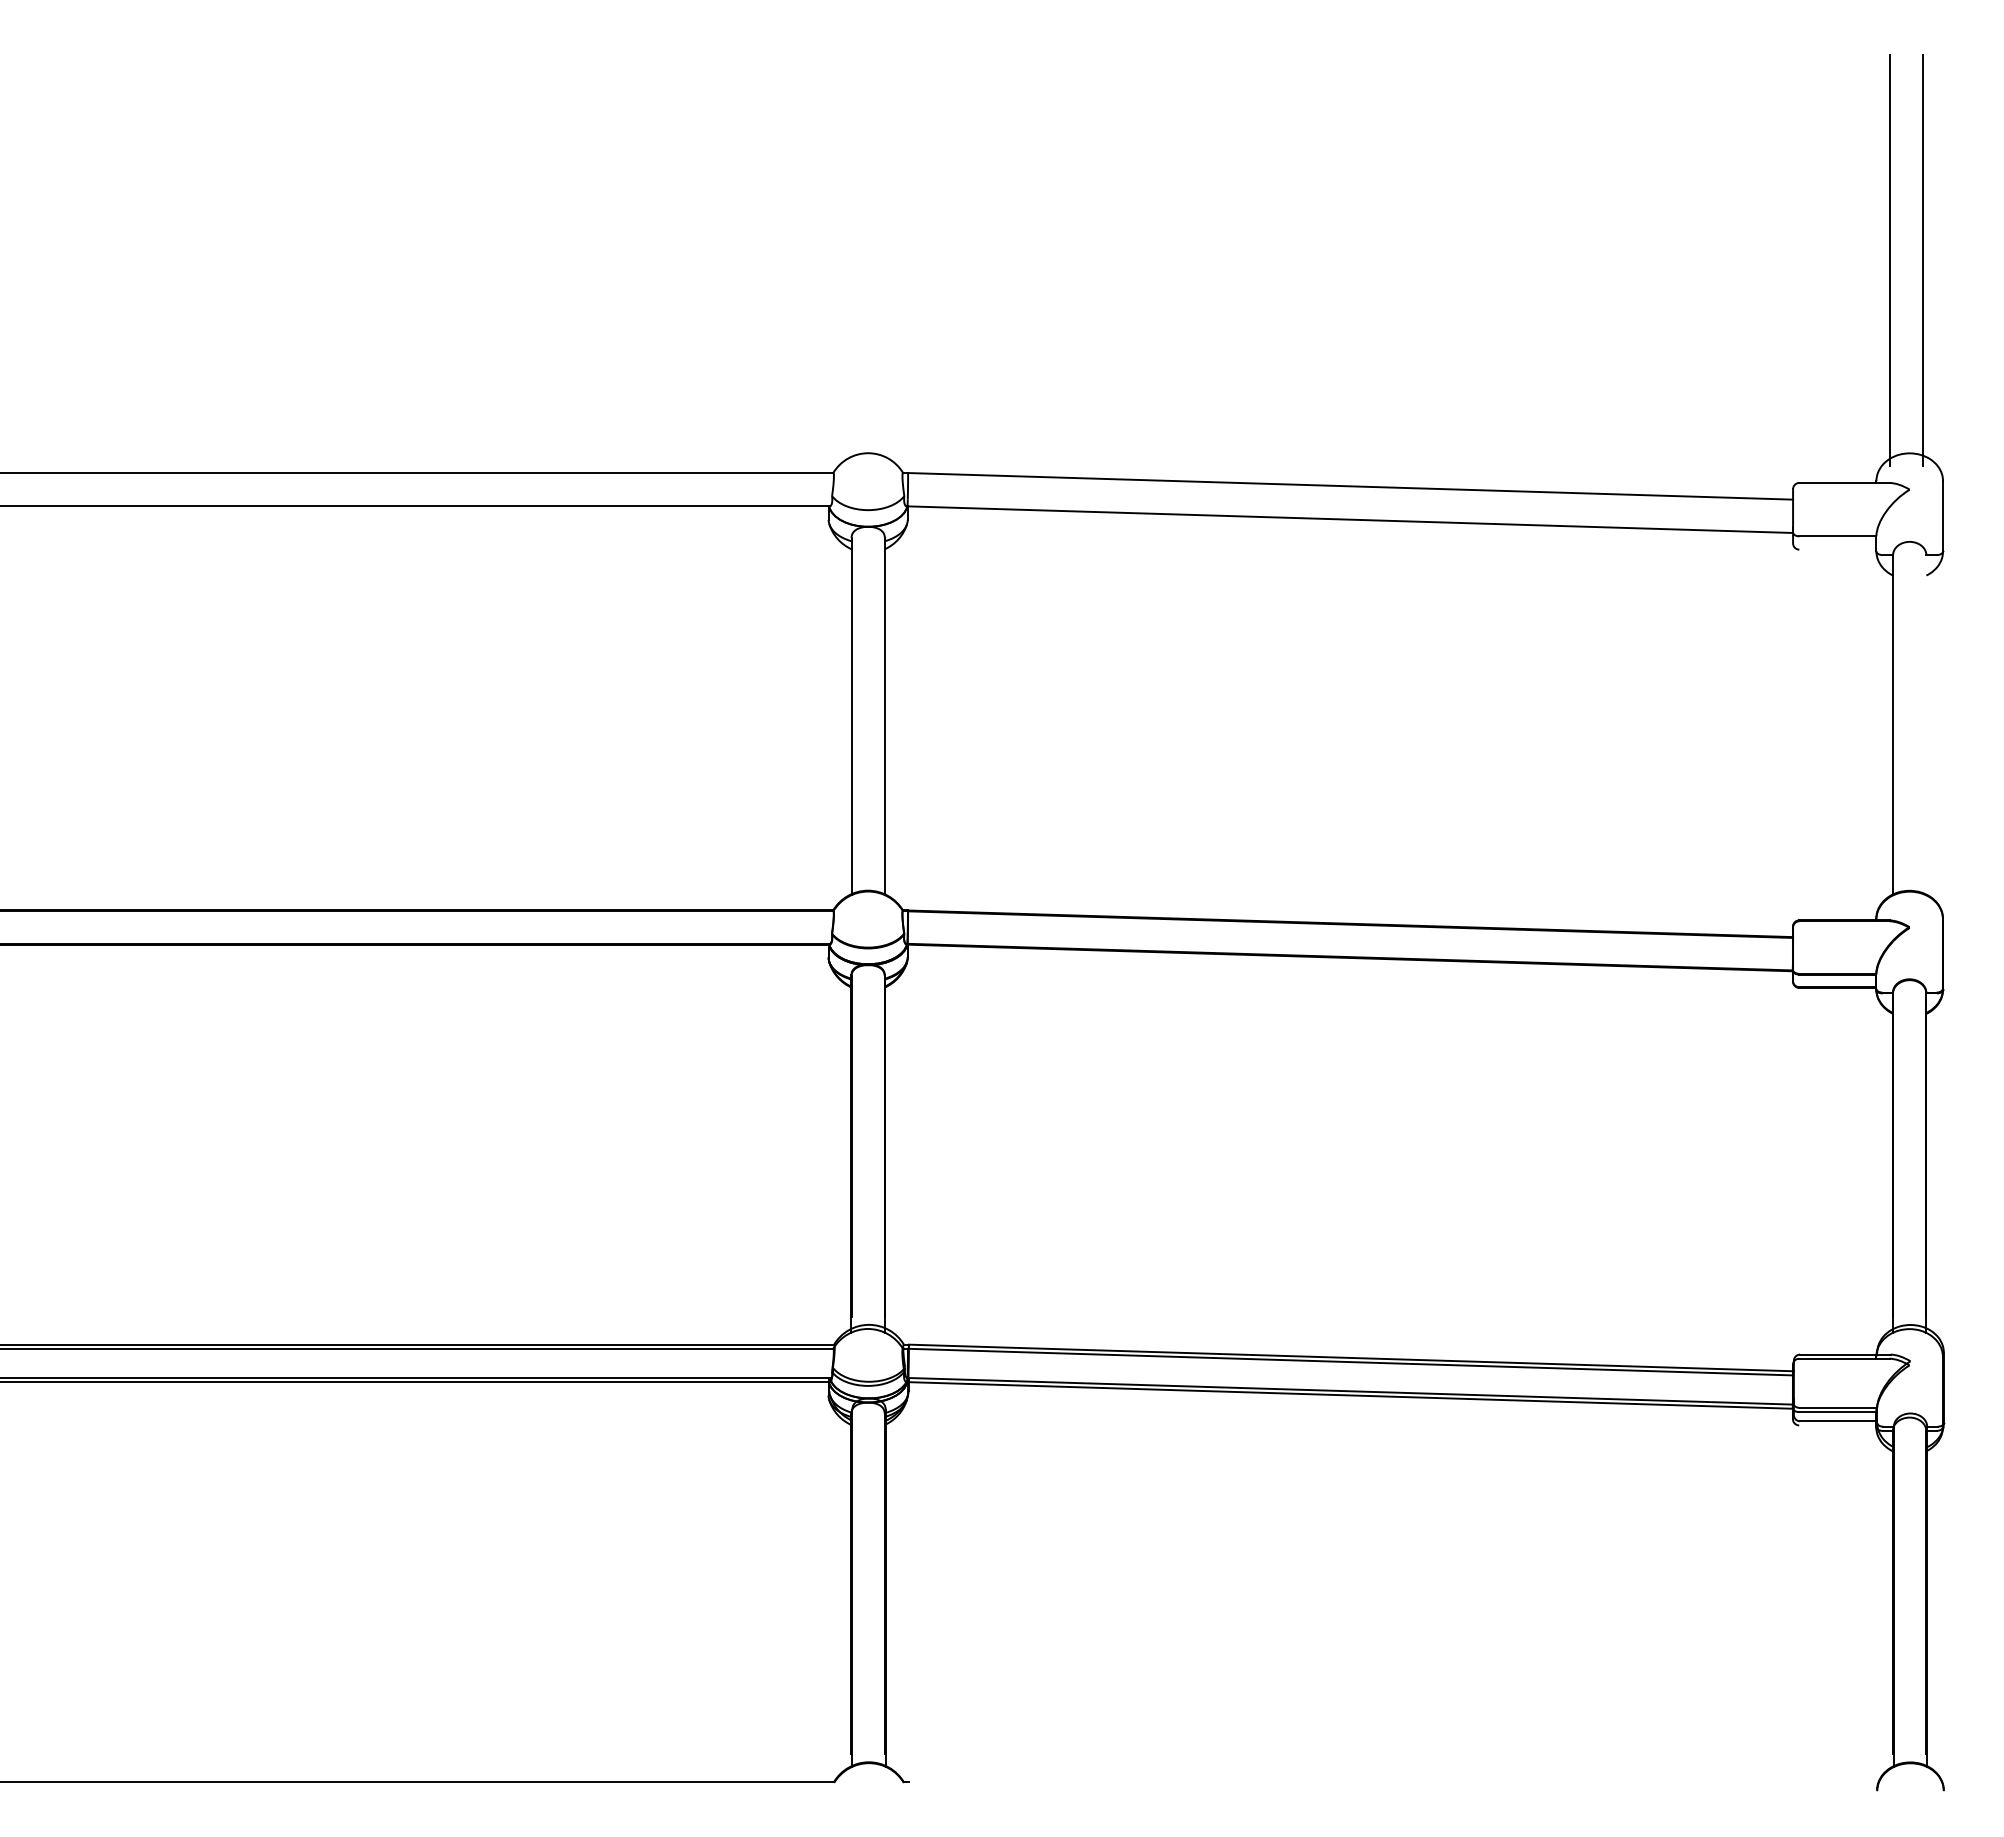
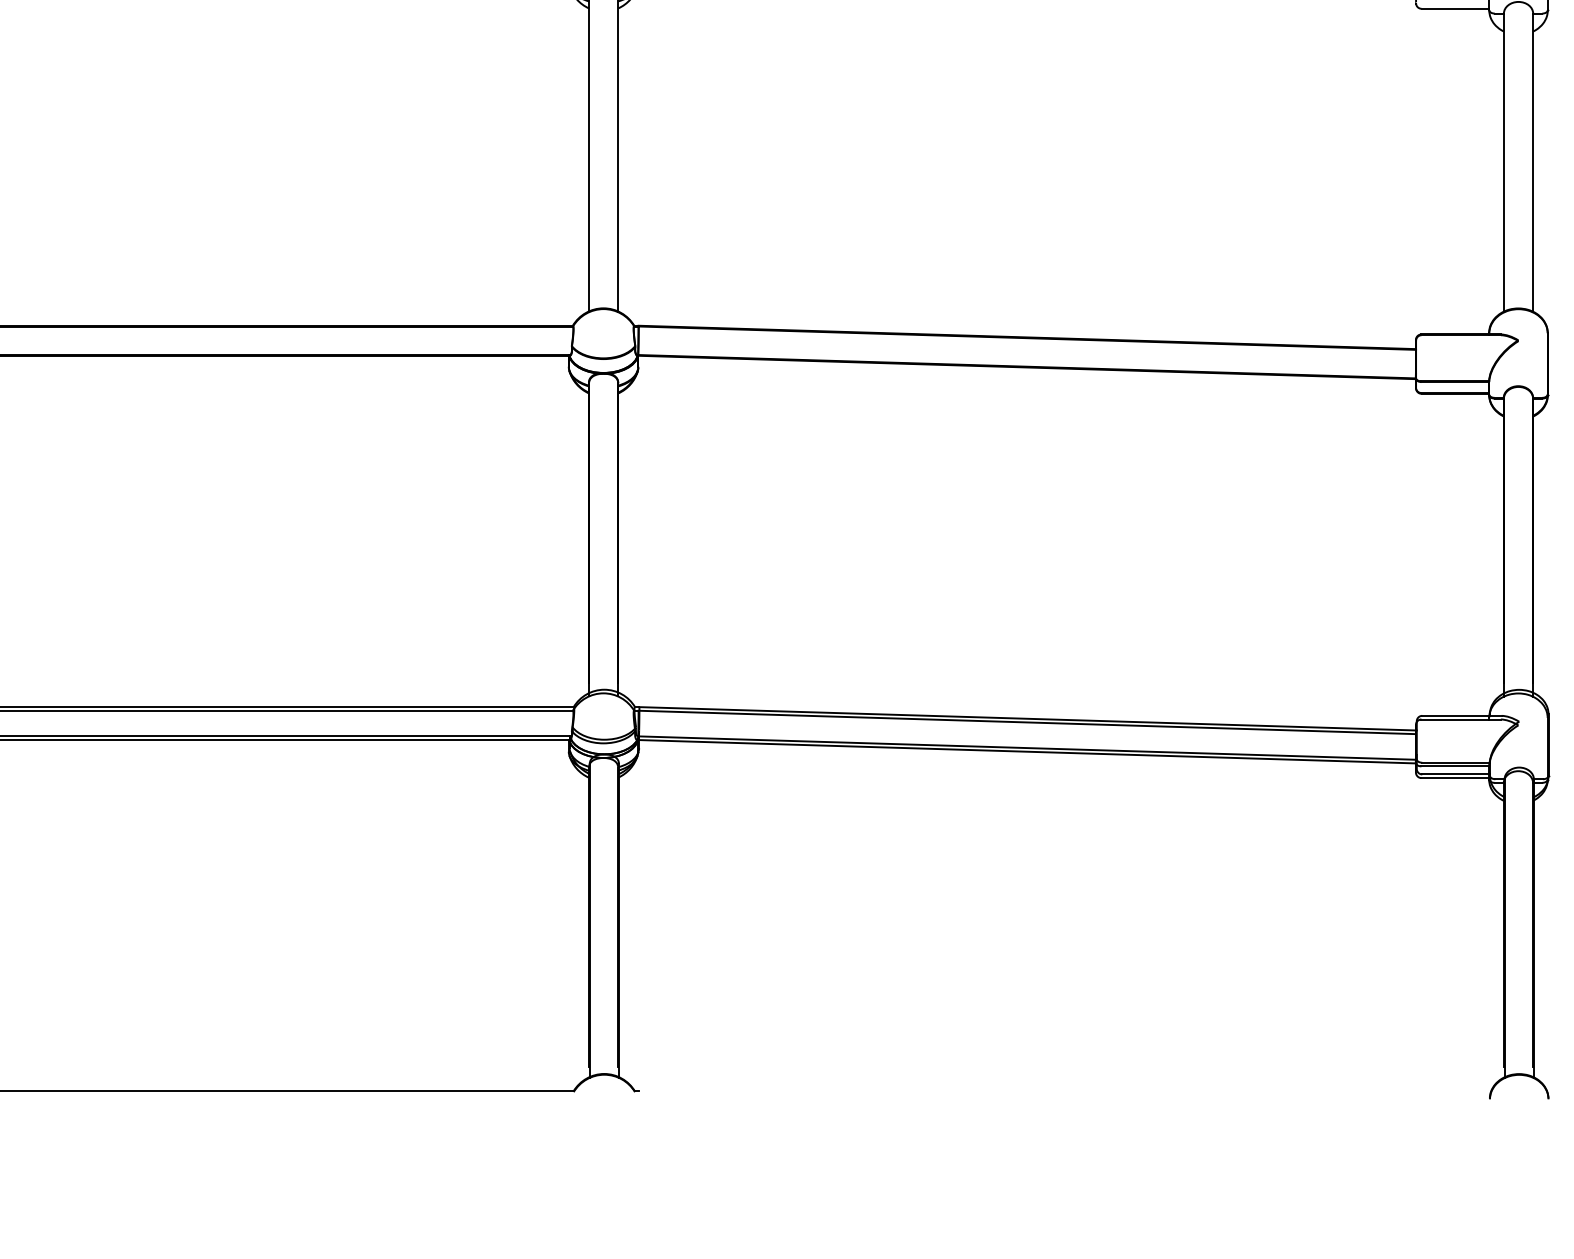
line: (1837, 549) -> (1455, 8), added
line: (1926, 725) -> (1533, 163), added
line: (1837, 1425) -> (1455, 778), added

